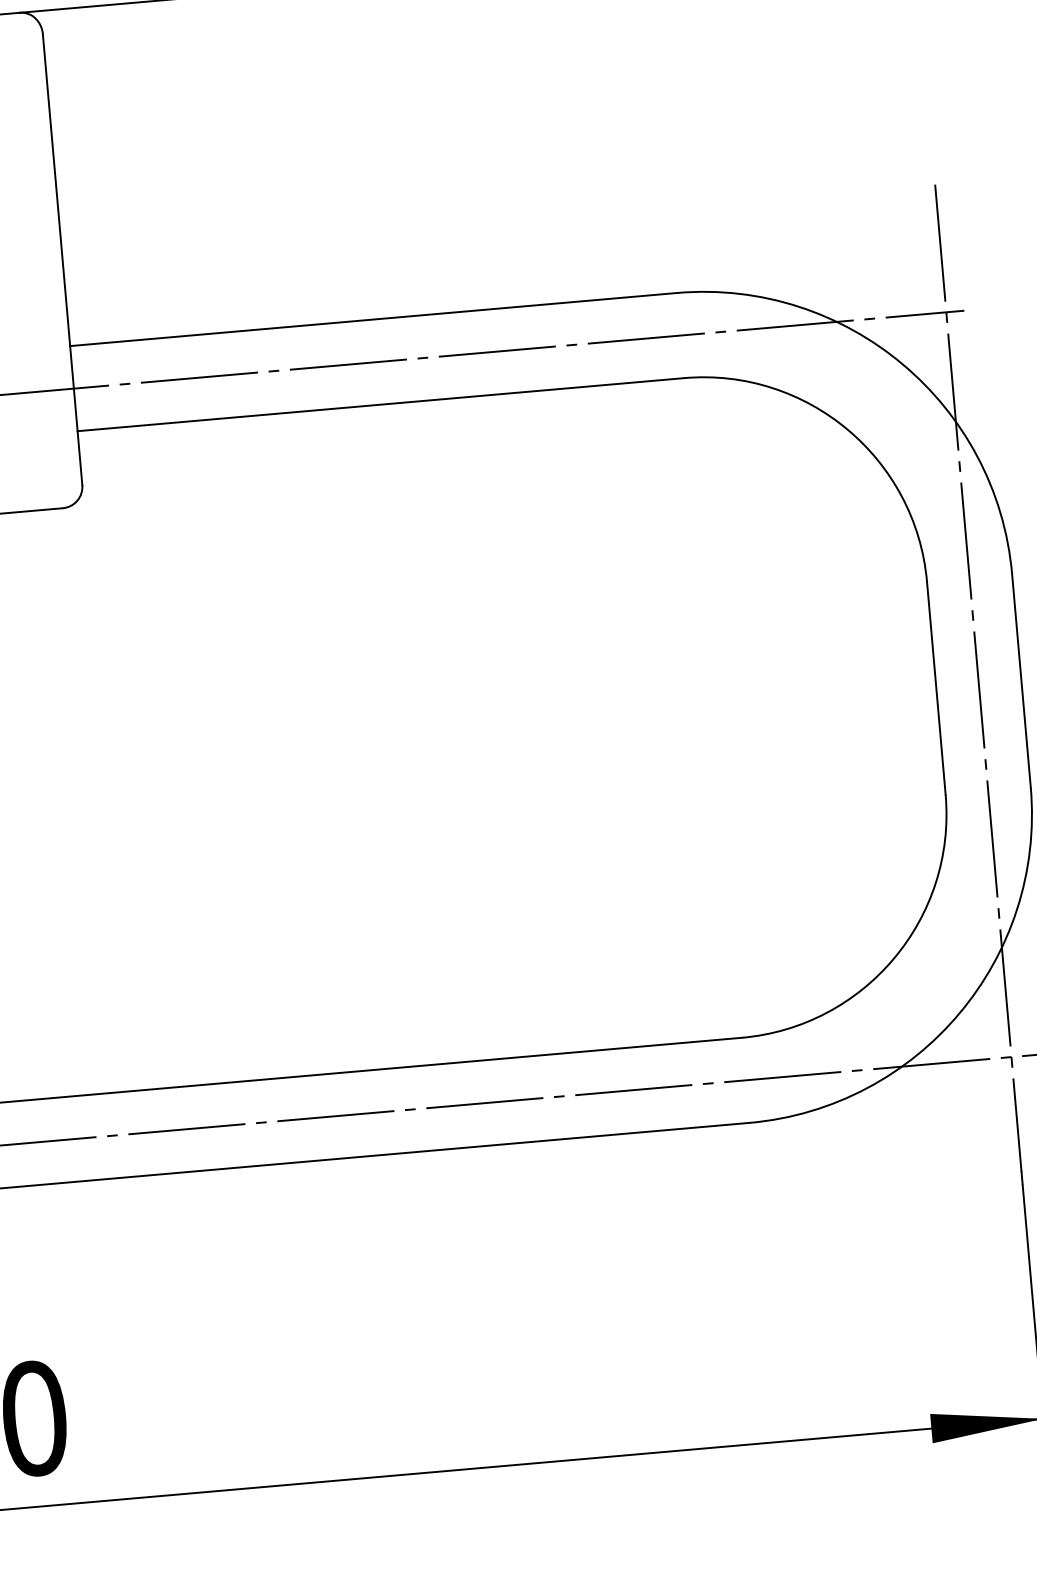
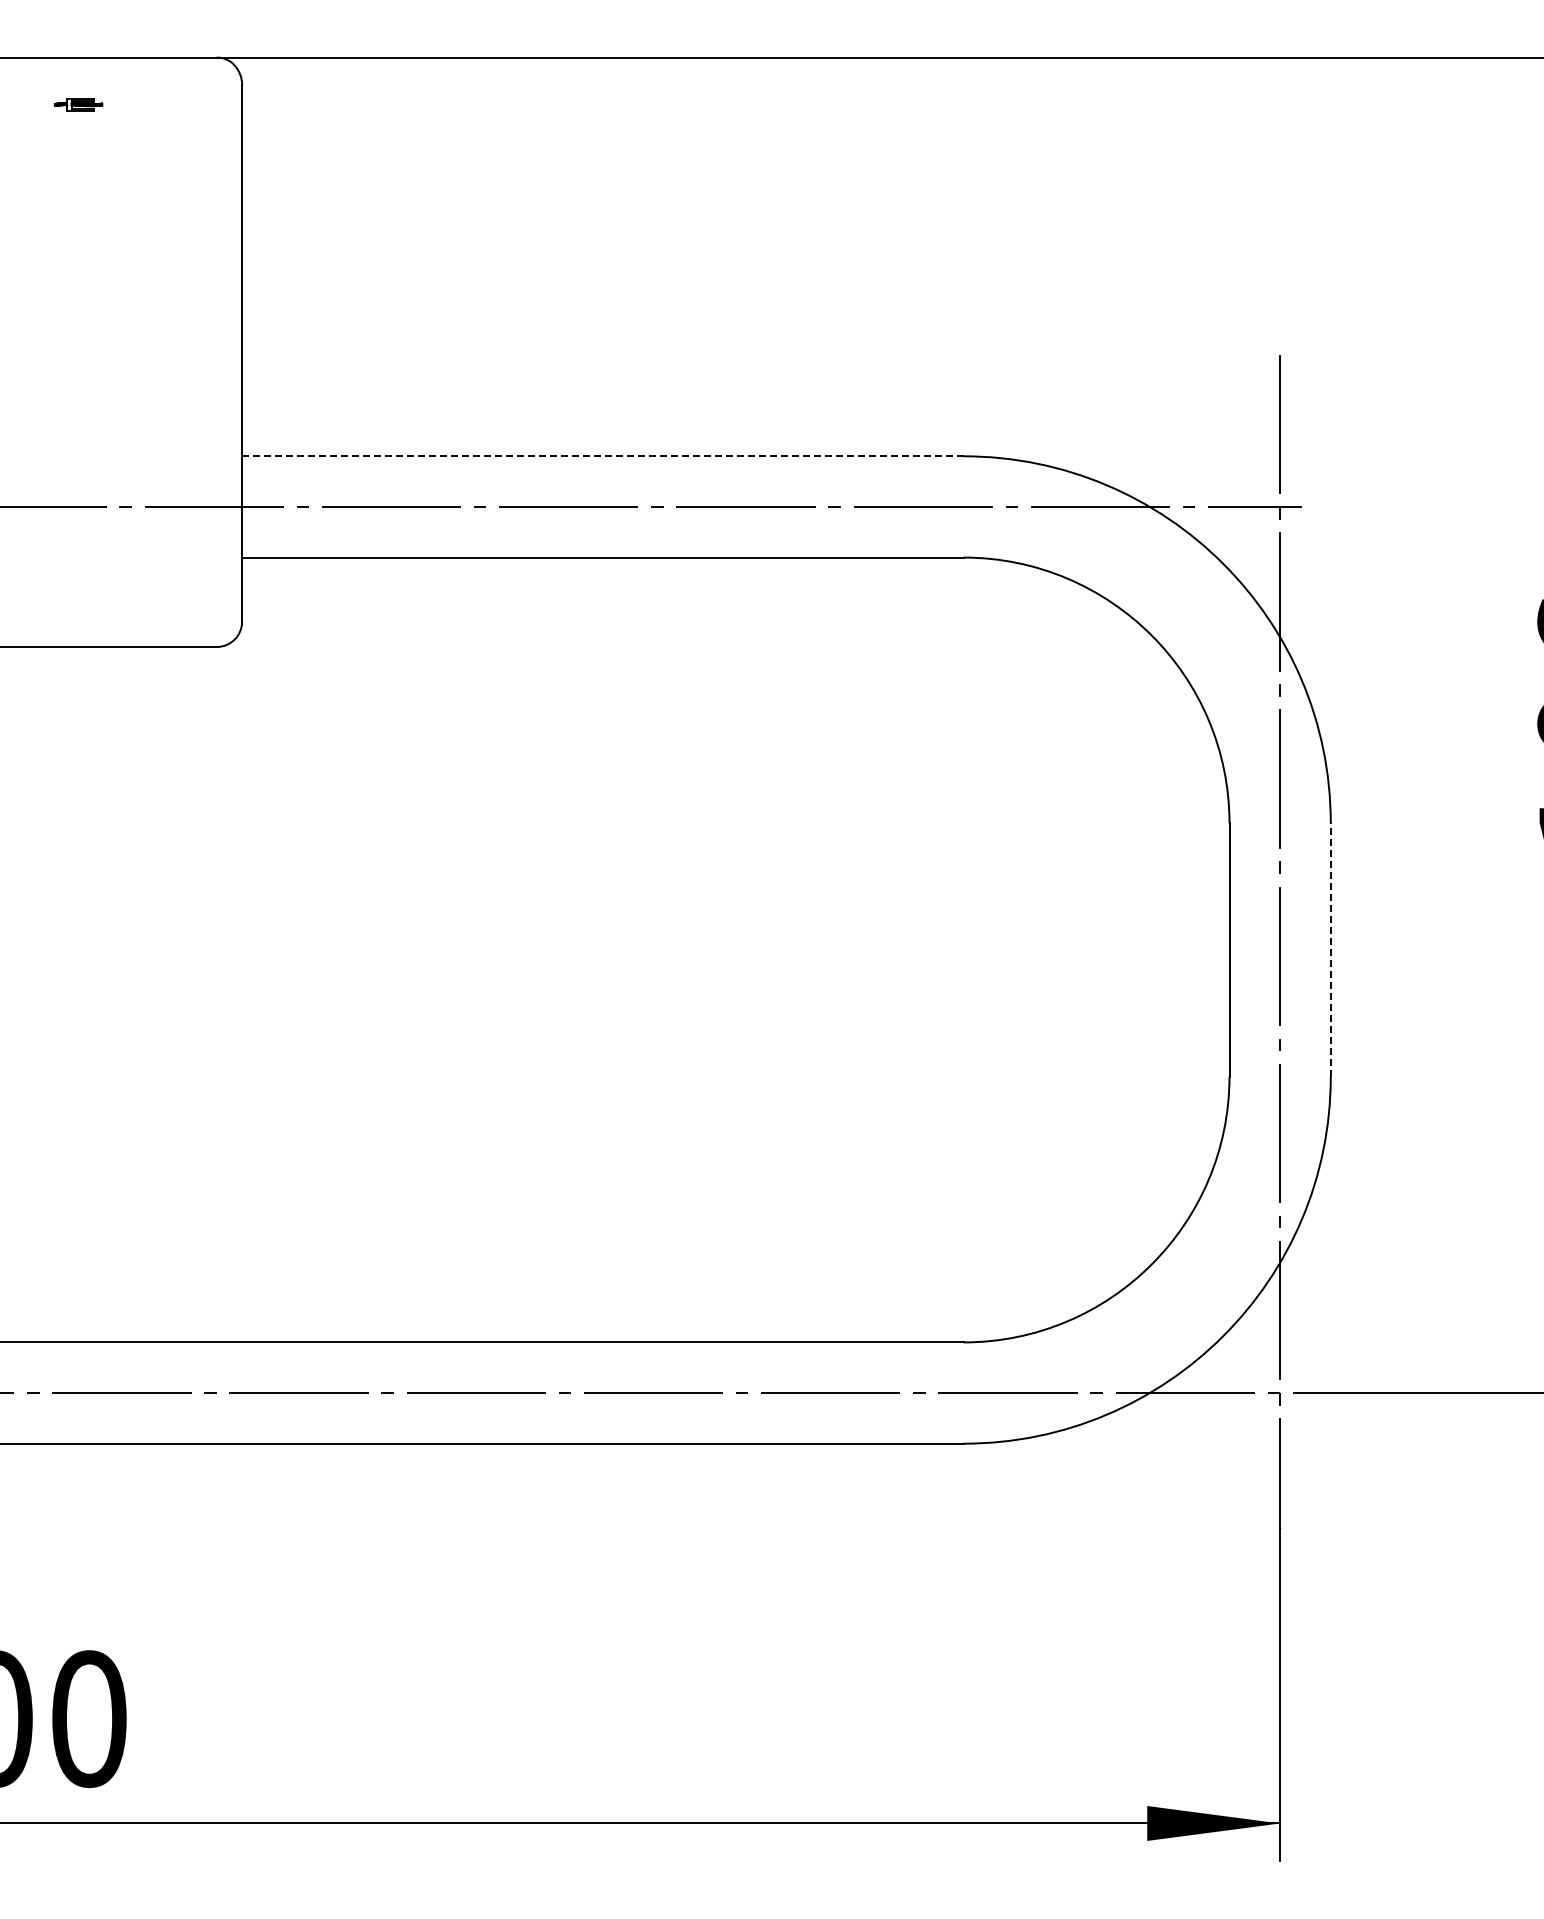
line: (373, 319) -> (602, 456), solid -> dashed
line: (1021, 681) -> (1330, 950), solid -> dashed

